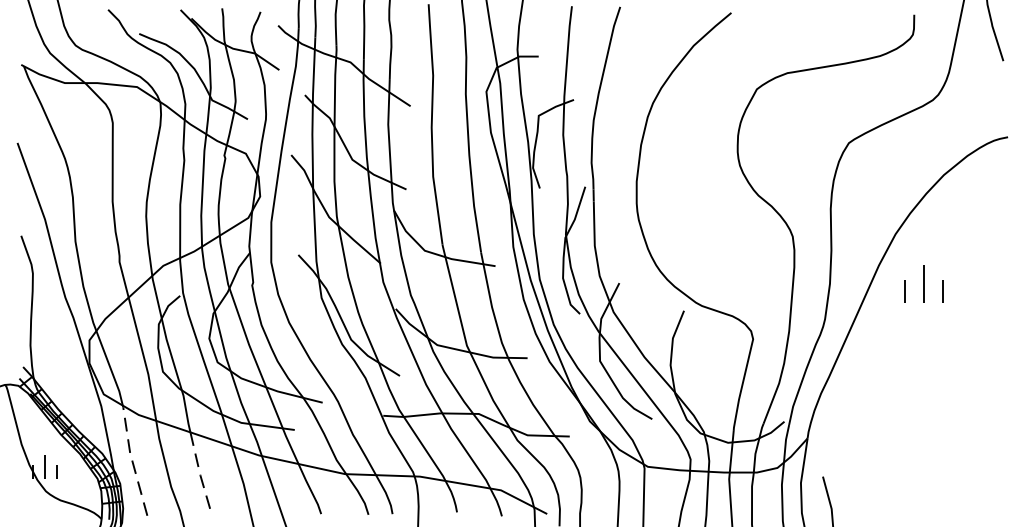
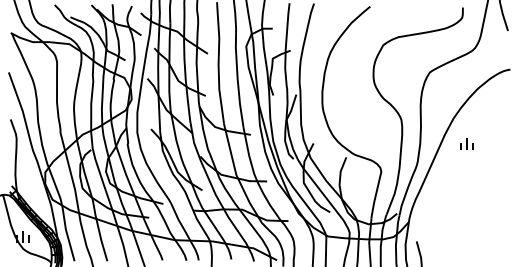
part: (921, 283) -> (466, 143), size x0.62
line: (131, 459) -> (66, 232), dashed -> solid
line: (200, 474) -> (101, 240), dashed -> solid

